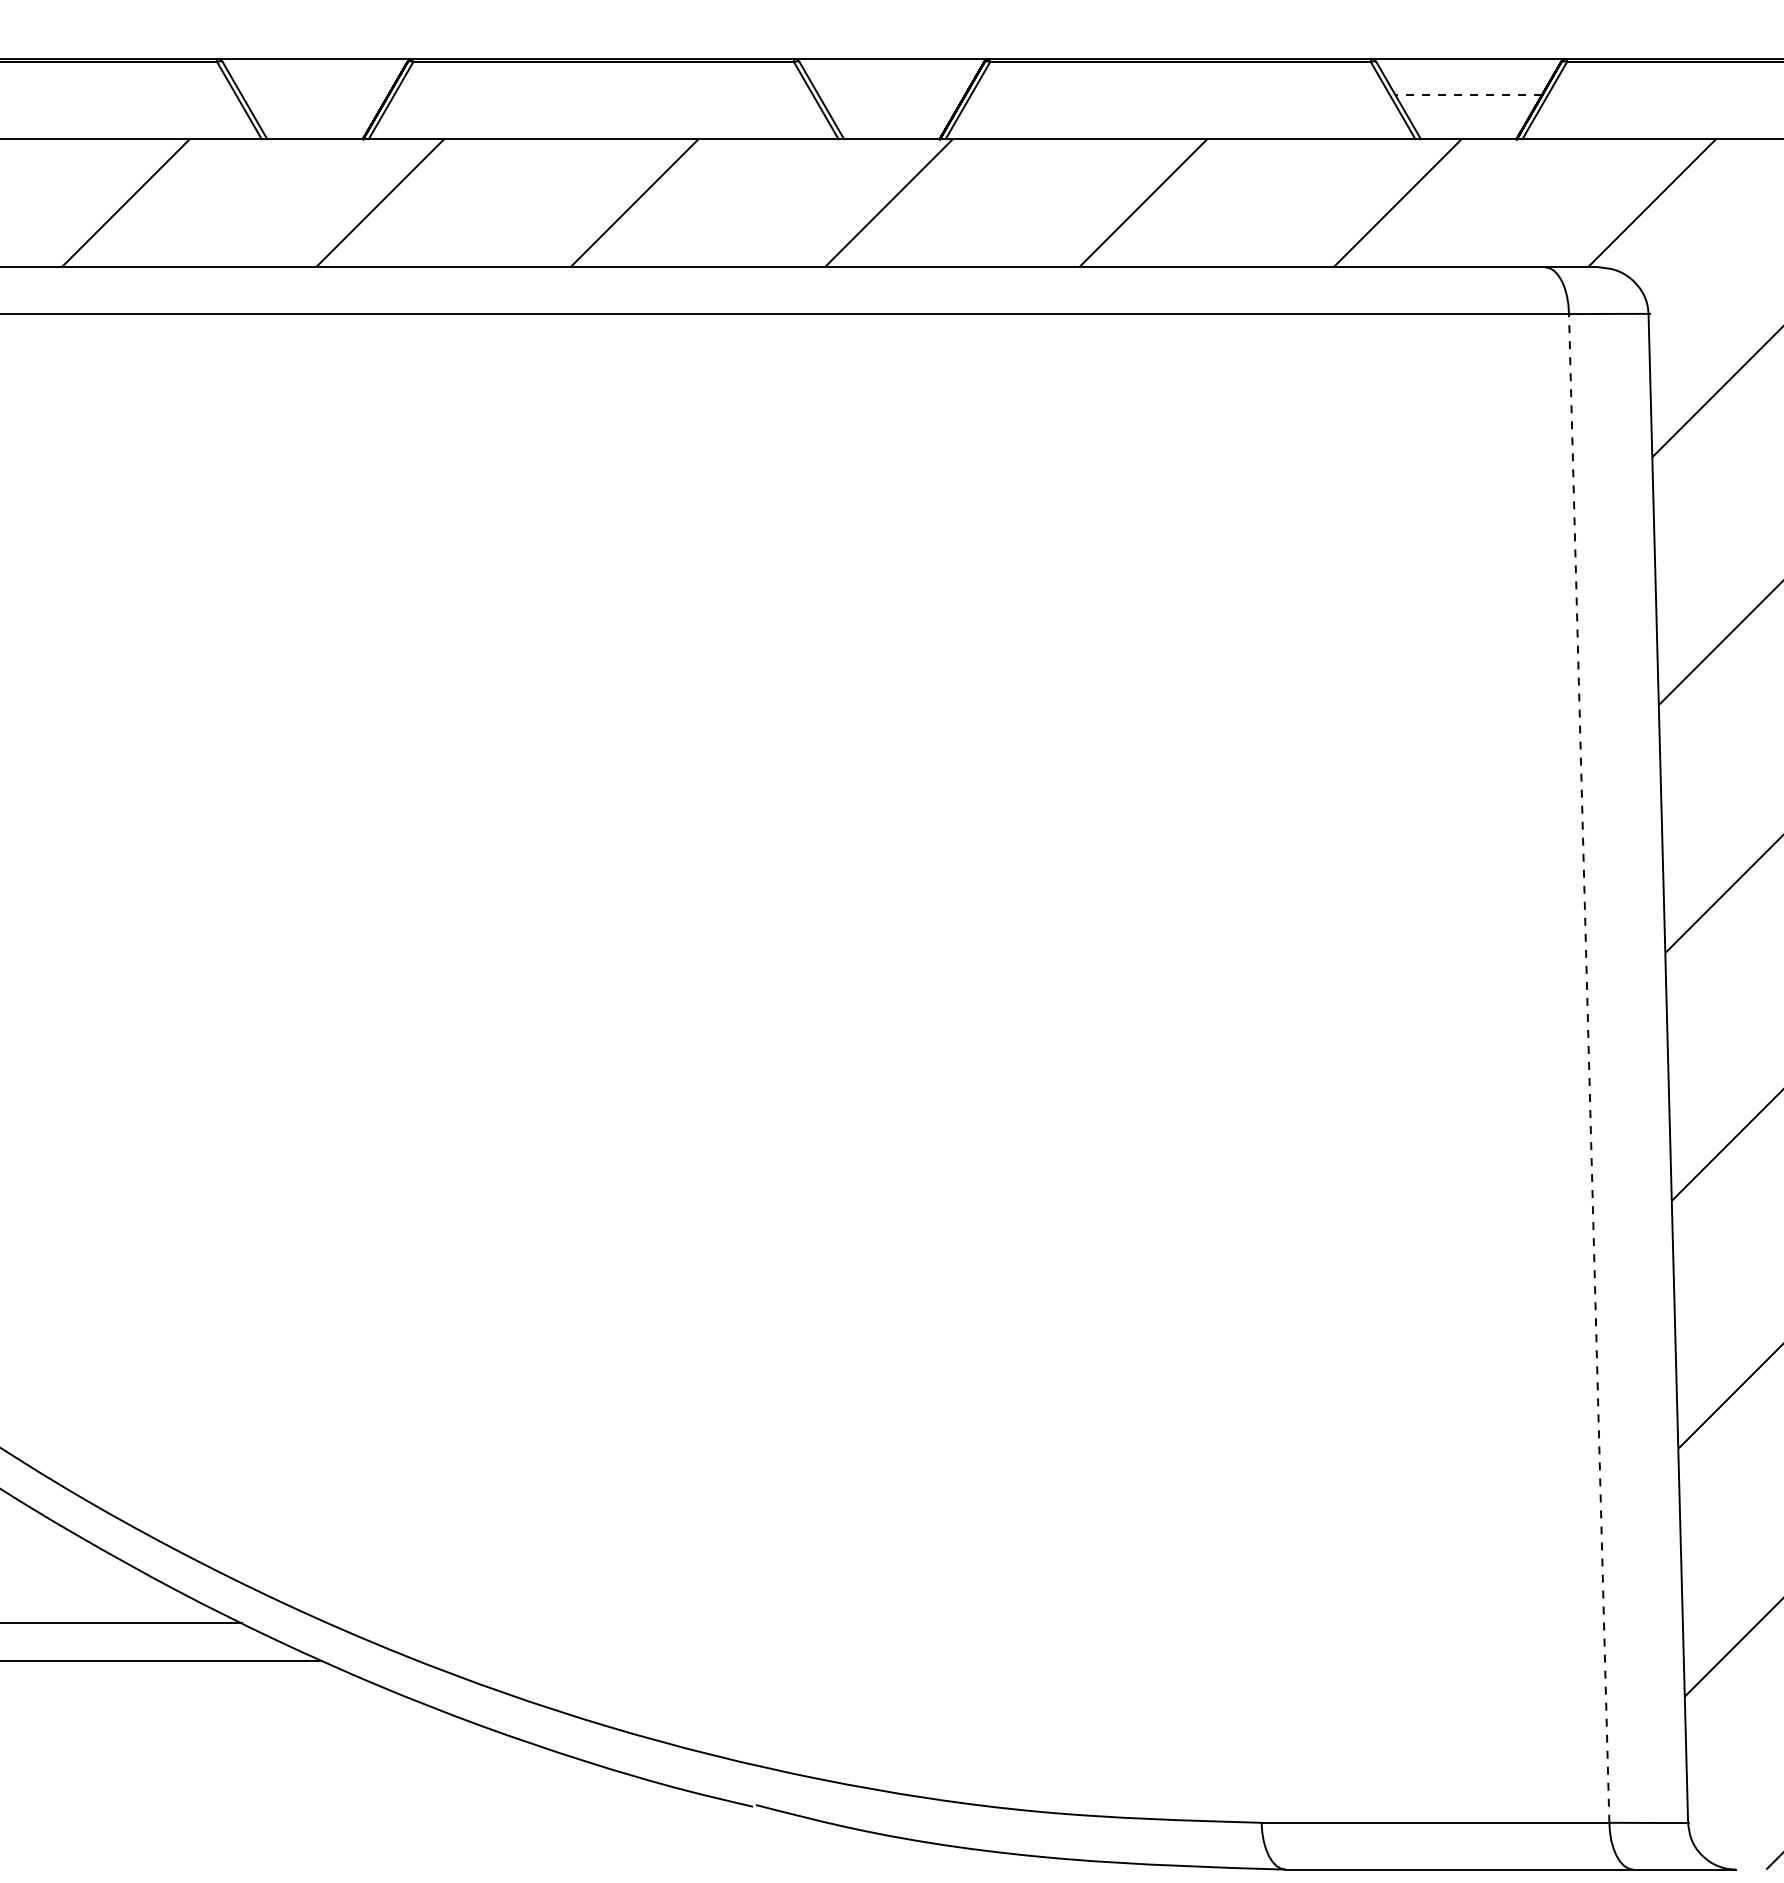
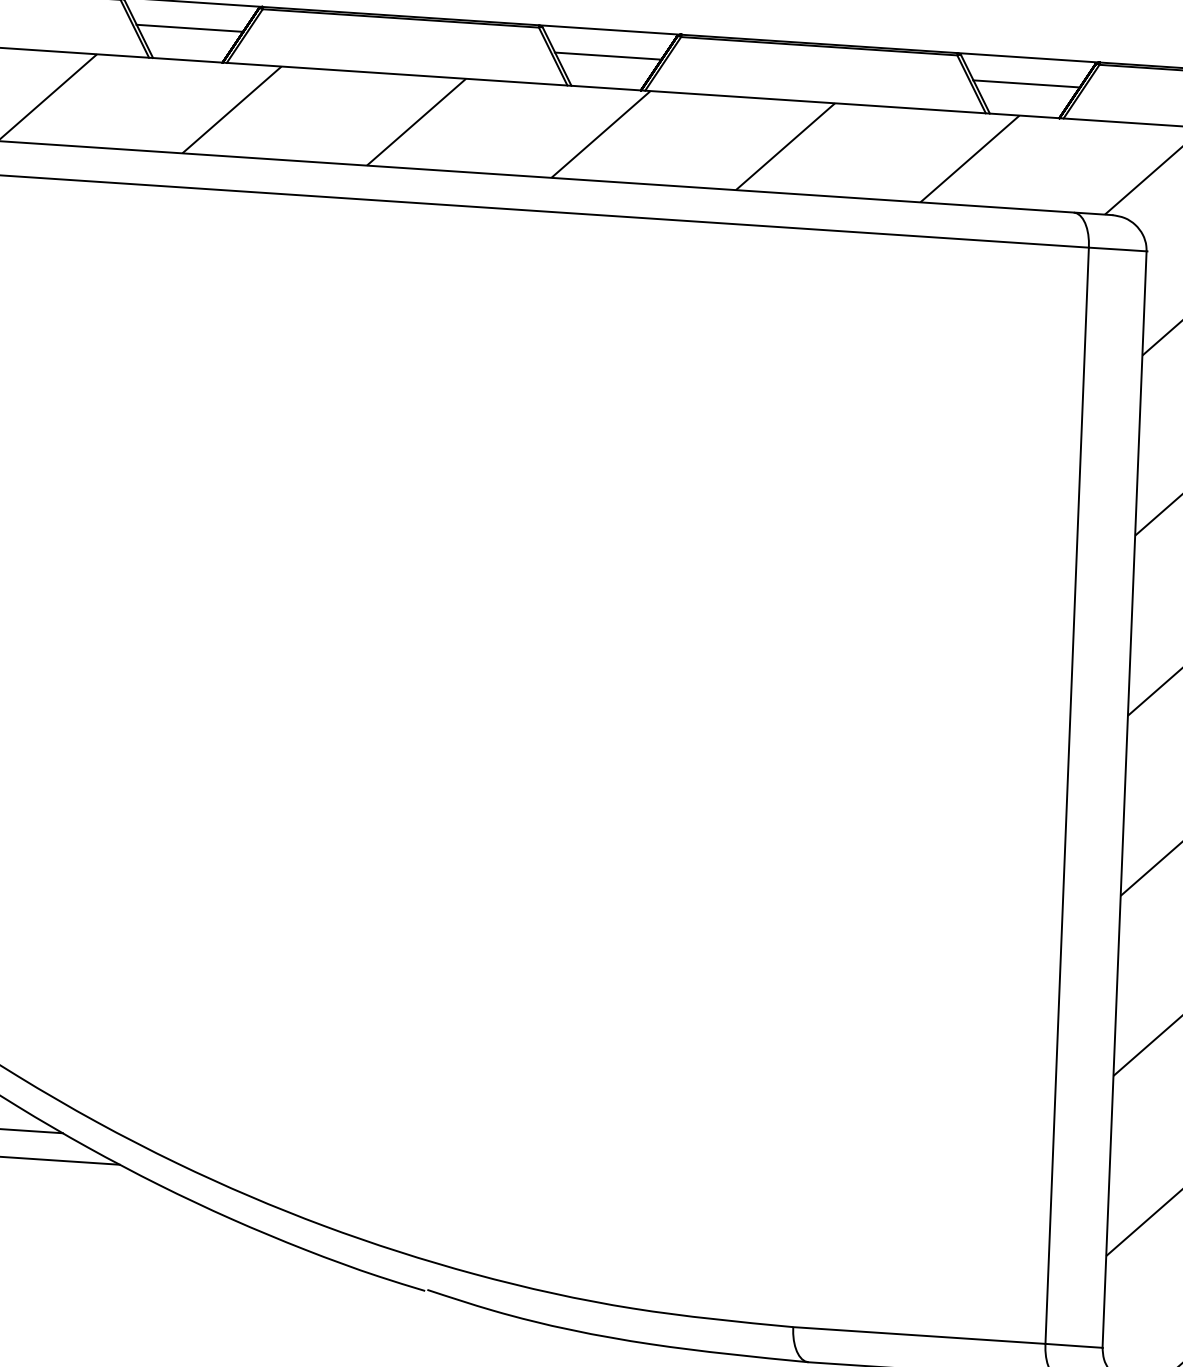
line: (314, 94) -> (189, 27), added
line: (891, 94) -> (608, 55), added
line: (1468, 94) -> (1026, 83), dashed -> solid
line: (1589, 1068) -> (1067, 795), dashed -> solid

